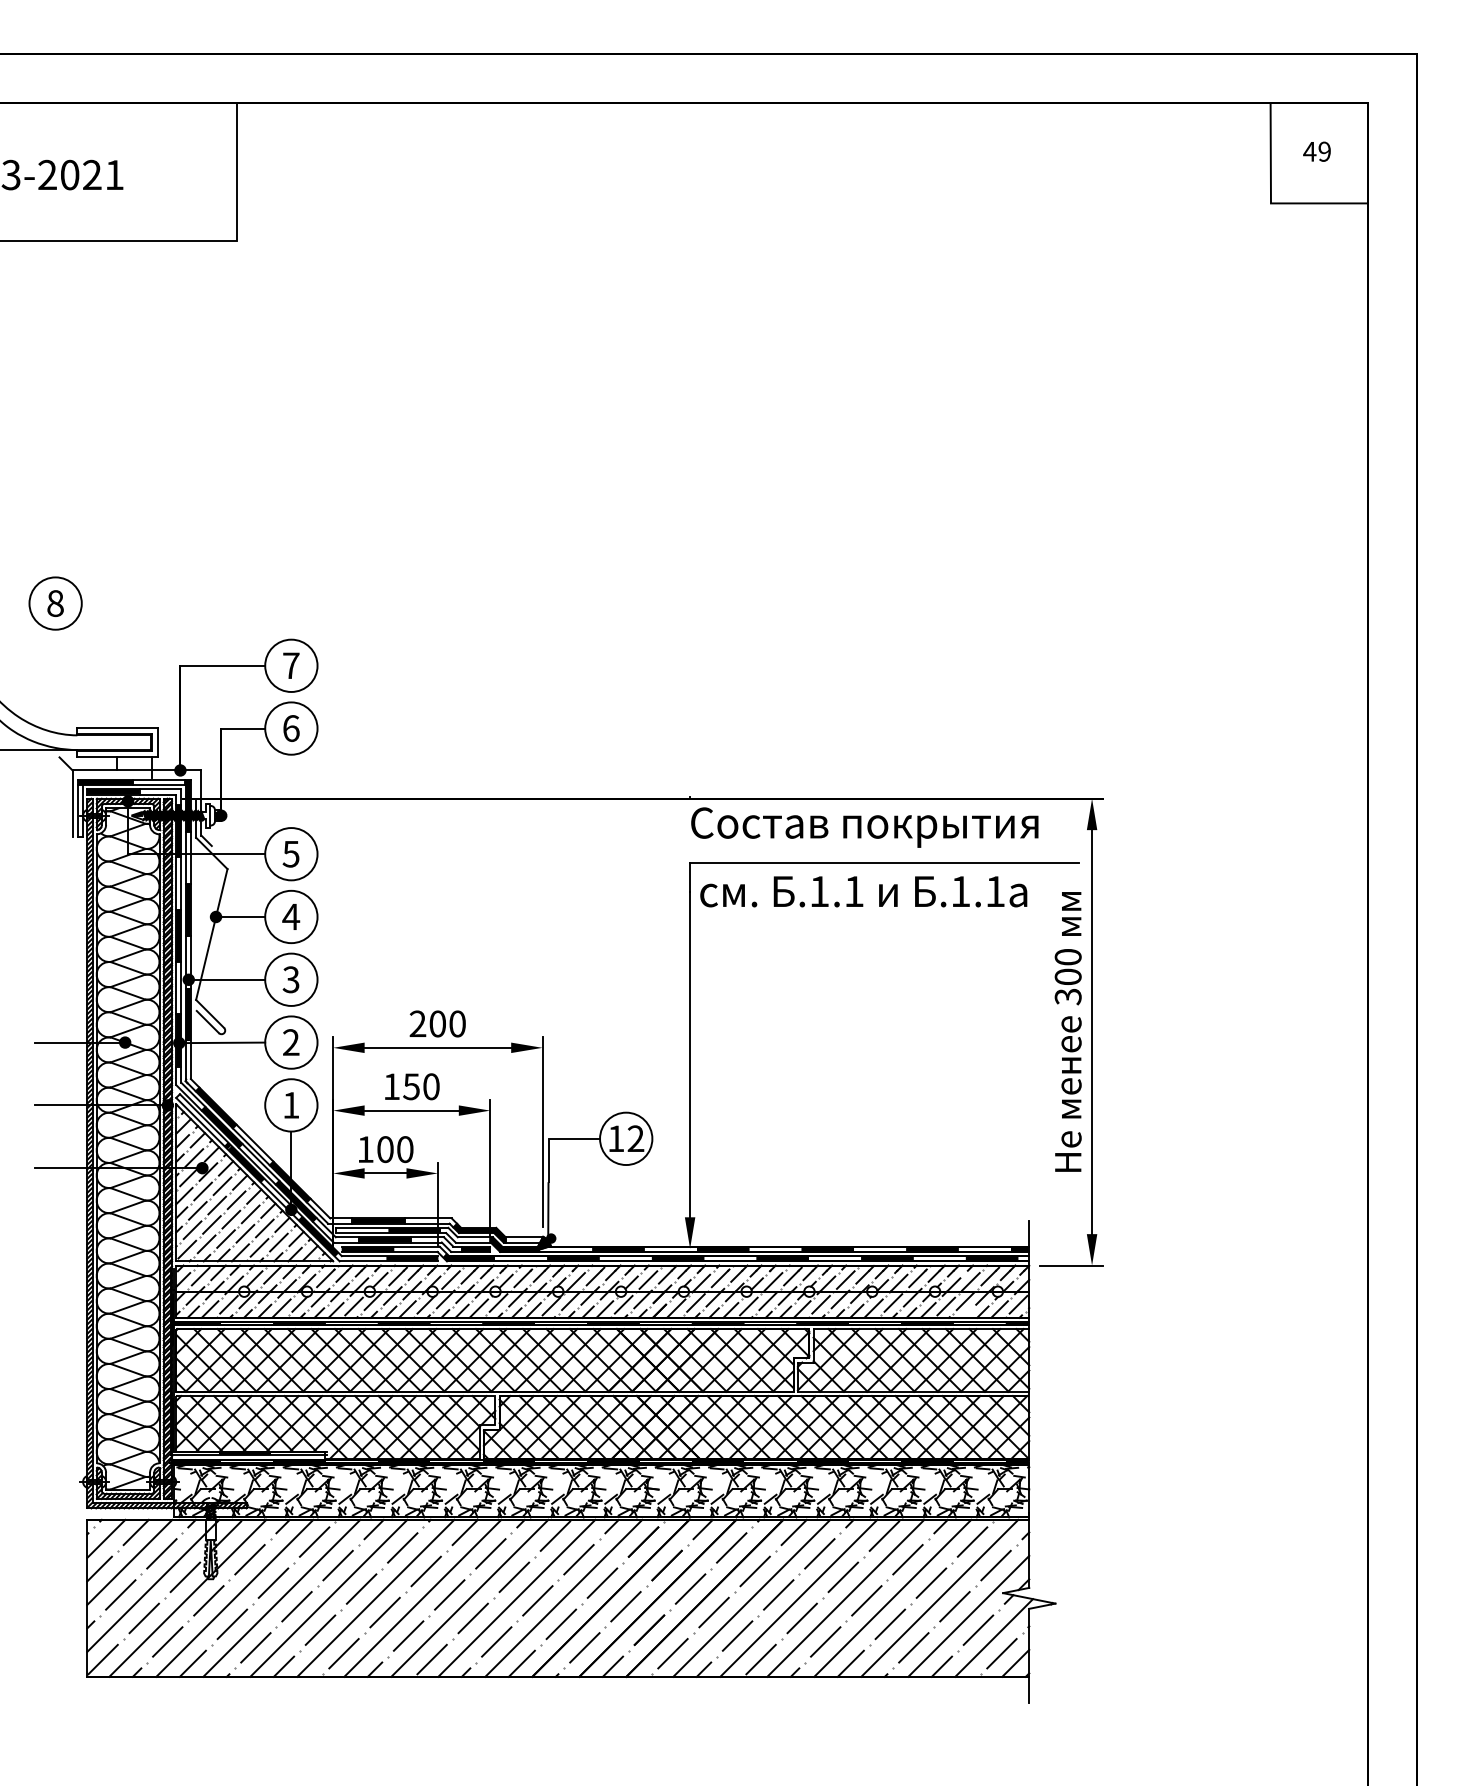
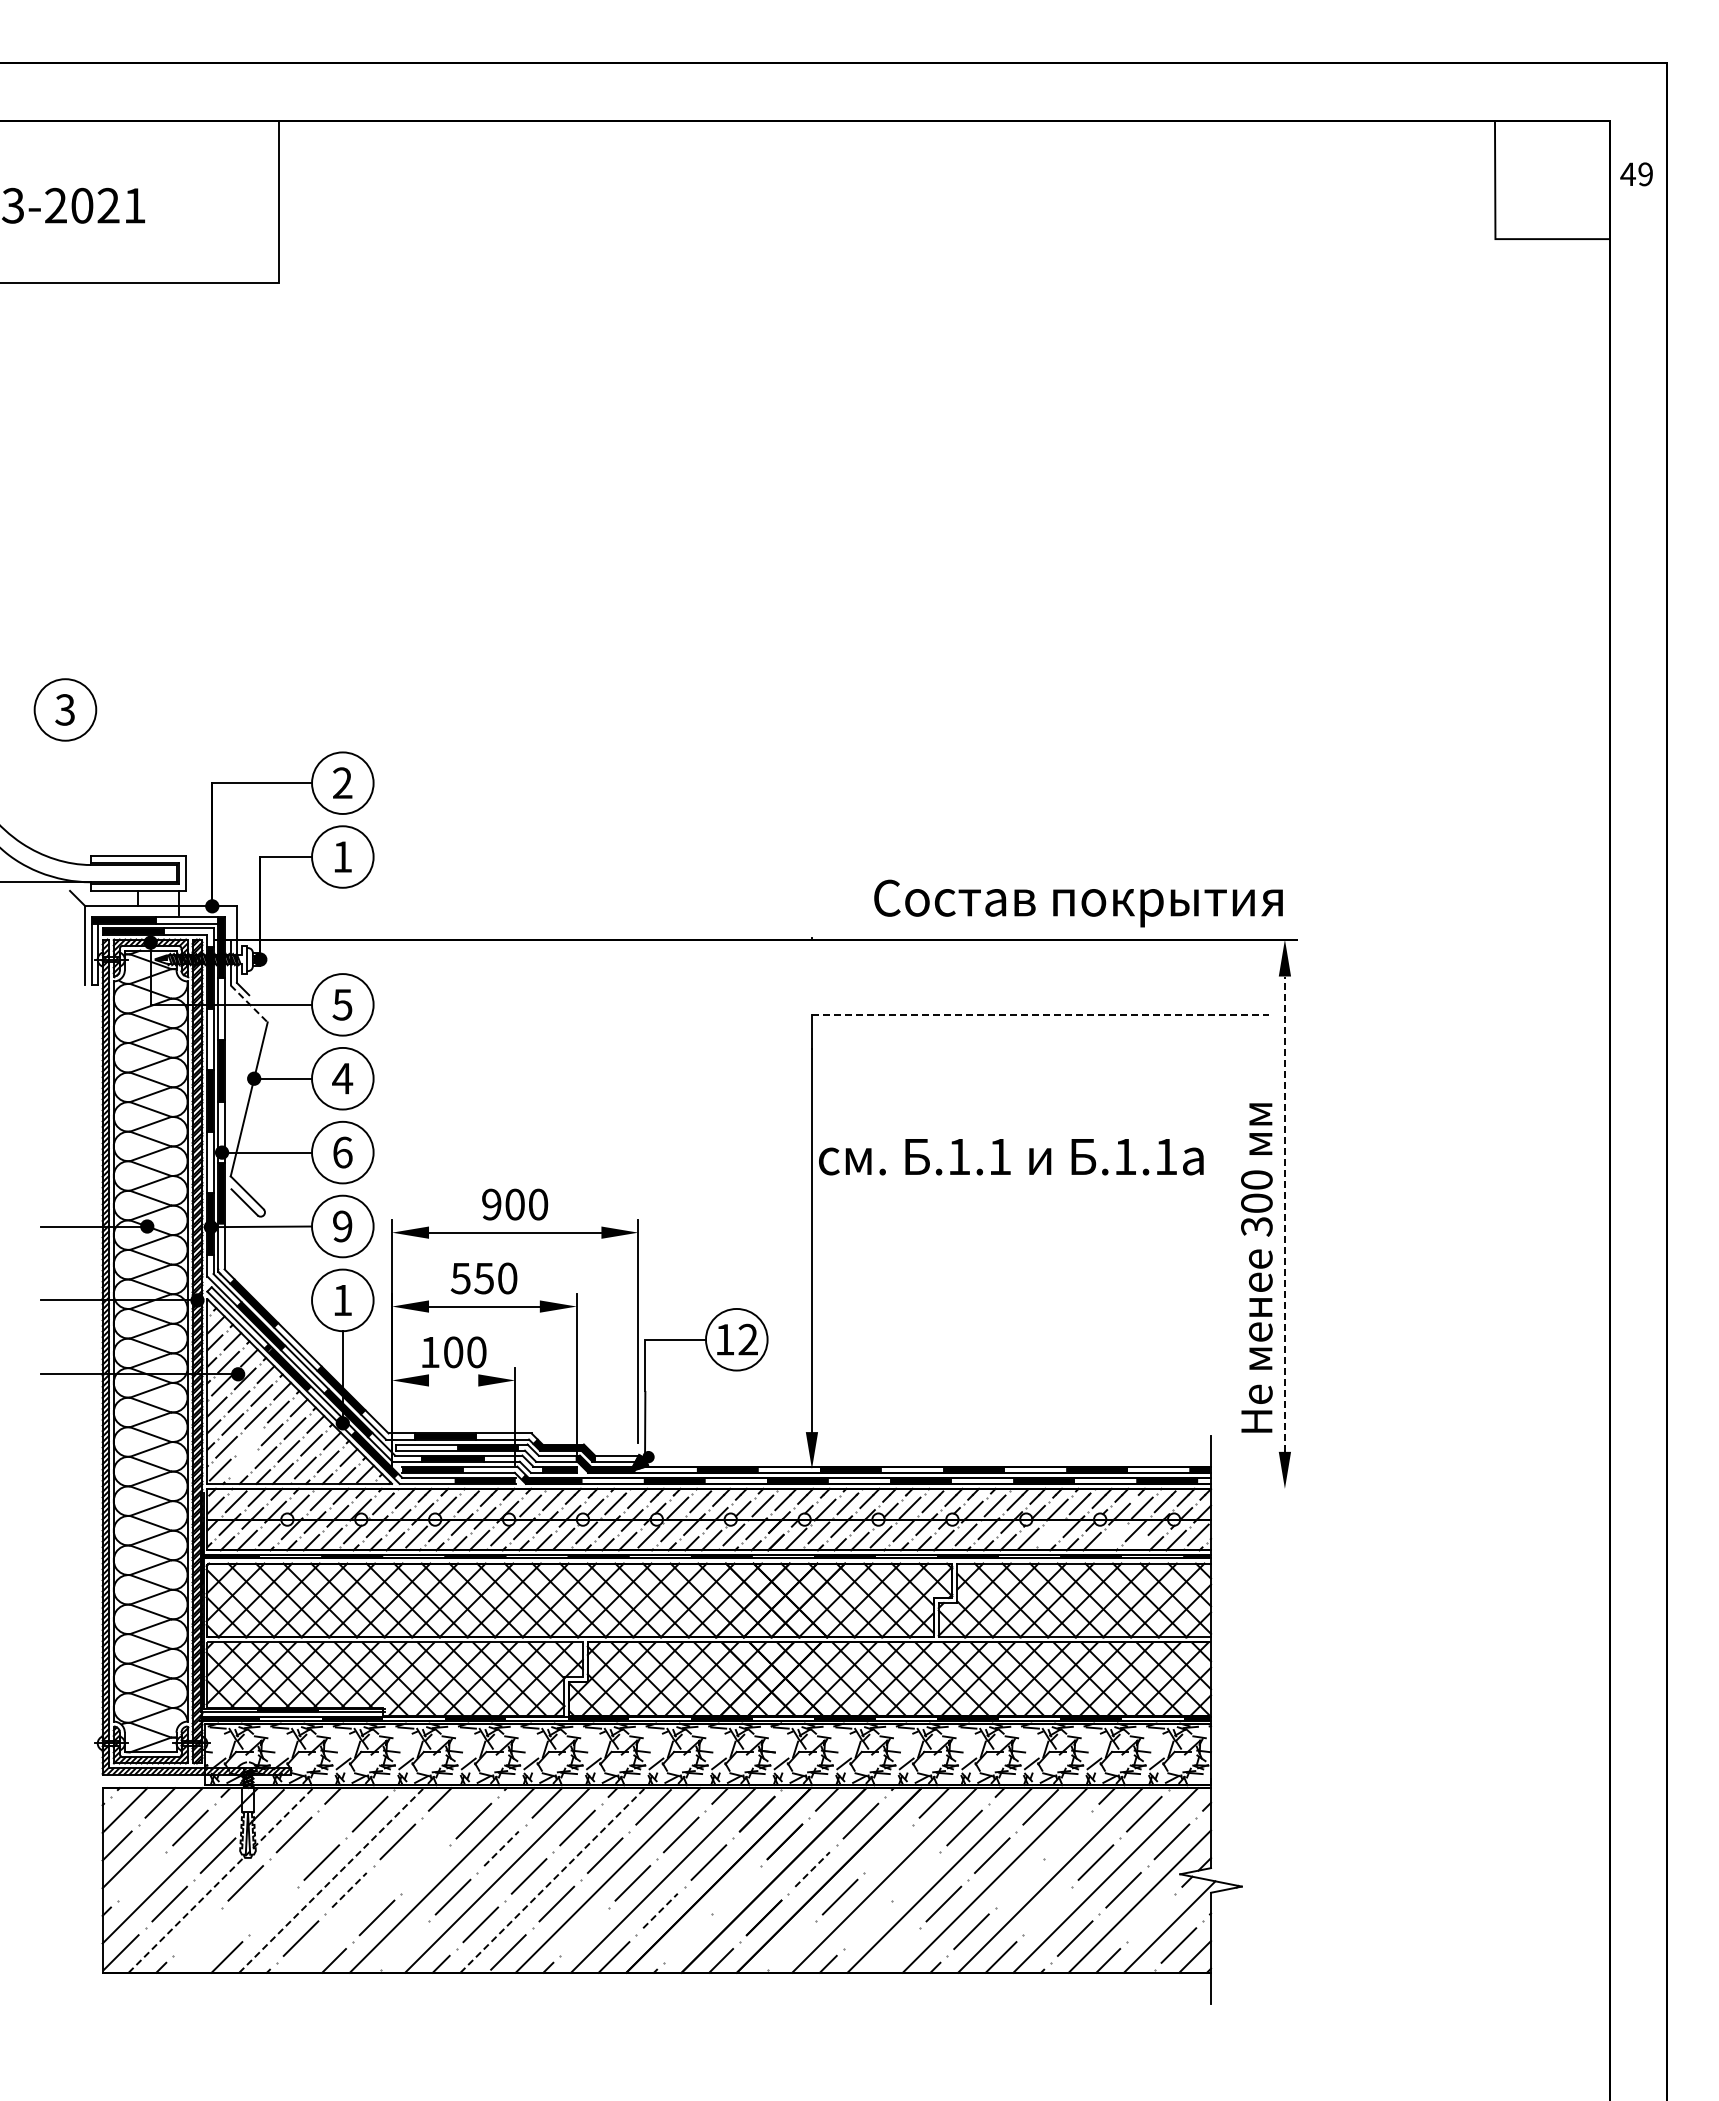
text: (1316, 151) -> (1636, 174), moved
text: (55, 603) -> (65, 709), 8 -> 3
text: (291, 665) -> (342, 782), 7 -> 2
text: (291, 728) -> (342, 856), 6 -> 1
text: (864, 827) -> (1078, 903), moved
line: (212, 853) -> (249, 1004), solid -> dashed
line: (884, 862) -> (1040, 1014), solid -> dashed
text: (863, 892) -> (1011, 1157), moved
text: (291, 979) -> (342, 1152), 3 -> 6
text: (417, 1023) -> (491, 1204), 200 -> 900
text: (1067, 1031) -> (1256, 1267), moved
line: (1091, 1032) -> (1284, 1214), solid -> dashed
text: (291, 1042) -> (342, 1226), 2 -> 9
text: (391, 1086) -> (460, 1278), 150 -> 550
line: (385, 1173) -> (453, 1380), removed
line: (212, 1224) -> (249, 1440), removed
line: (206, 1244) -> (242, 1463), removed
line: (1071, 1265) -> (1260, 1488), removed
line: (892, 1302) -> (1050, 1532), removed
line: (945, 1306) -> (1112, 1536), removed
line: (908, 1559) -> (1068, 1834), removed
line: (426, 1571) -> (501, 1848), solid -> dashed
line: (755, 1571) -> (888, 1848), removed
line: (361, 1589) -> (425, 1869), removed
line: (690, 1589) -> (812, 1869), solid -> dashed
line: (120, 1595) -> (141, 1876), removed
line: (778, 1595) -> (915, 1876), removed
line: (188, 1598) -> (221, 1880), solid -> dashed
line: (234, 1598) -> (275, 1880), removed
line: (281, 1598) -> (331, 1880), solid -> dashed
line: (328, 1598) -> (386, 1880), removed
line: (469, 1598) -> (552, 1880), solid -> dashed
line: (866, 1600) -> (1019, 1883), removed
line: (297, 1606) -> (349, 1889), solid -> dashed
line: (625, 1606) -> (736, 1889), removed
line: (232, 1623) -> (273, 1910), removed
line: (561, 1623) -> (660, 1910), solid -> dashed
line: (890, 1623) -> (1047, 1910), removed
line: (977, 1629) -> (1150, 1917), removed
line: (737, 1635) -> (867, 1924), removed
line: (167, 1641) -> (197, 1931), removed
line: (496, 1641) -> (584, 1931), removed
line: (584, 1647) -> (687, 1938), removed
line: (343, 1653) -> (404, 1945), removed
line: (672, 1653) -> (791, 1945), removed
line: (761, 1659) -> (895, 1952), removed

